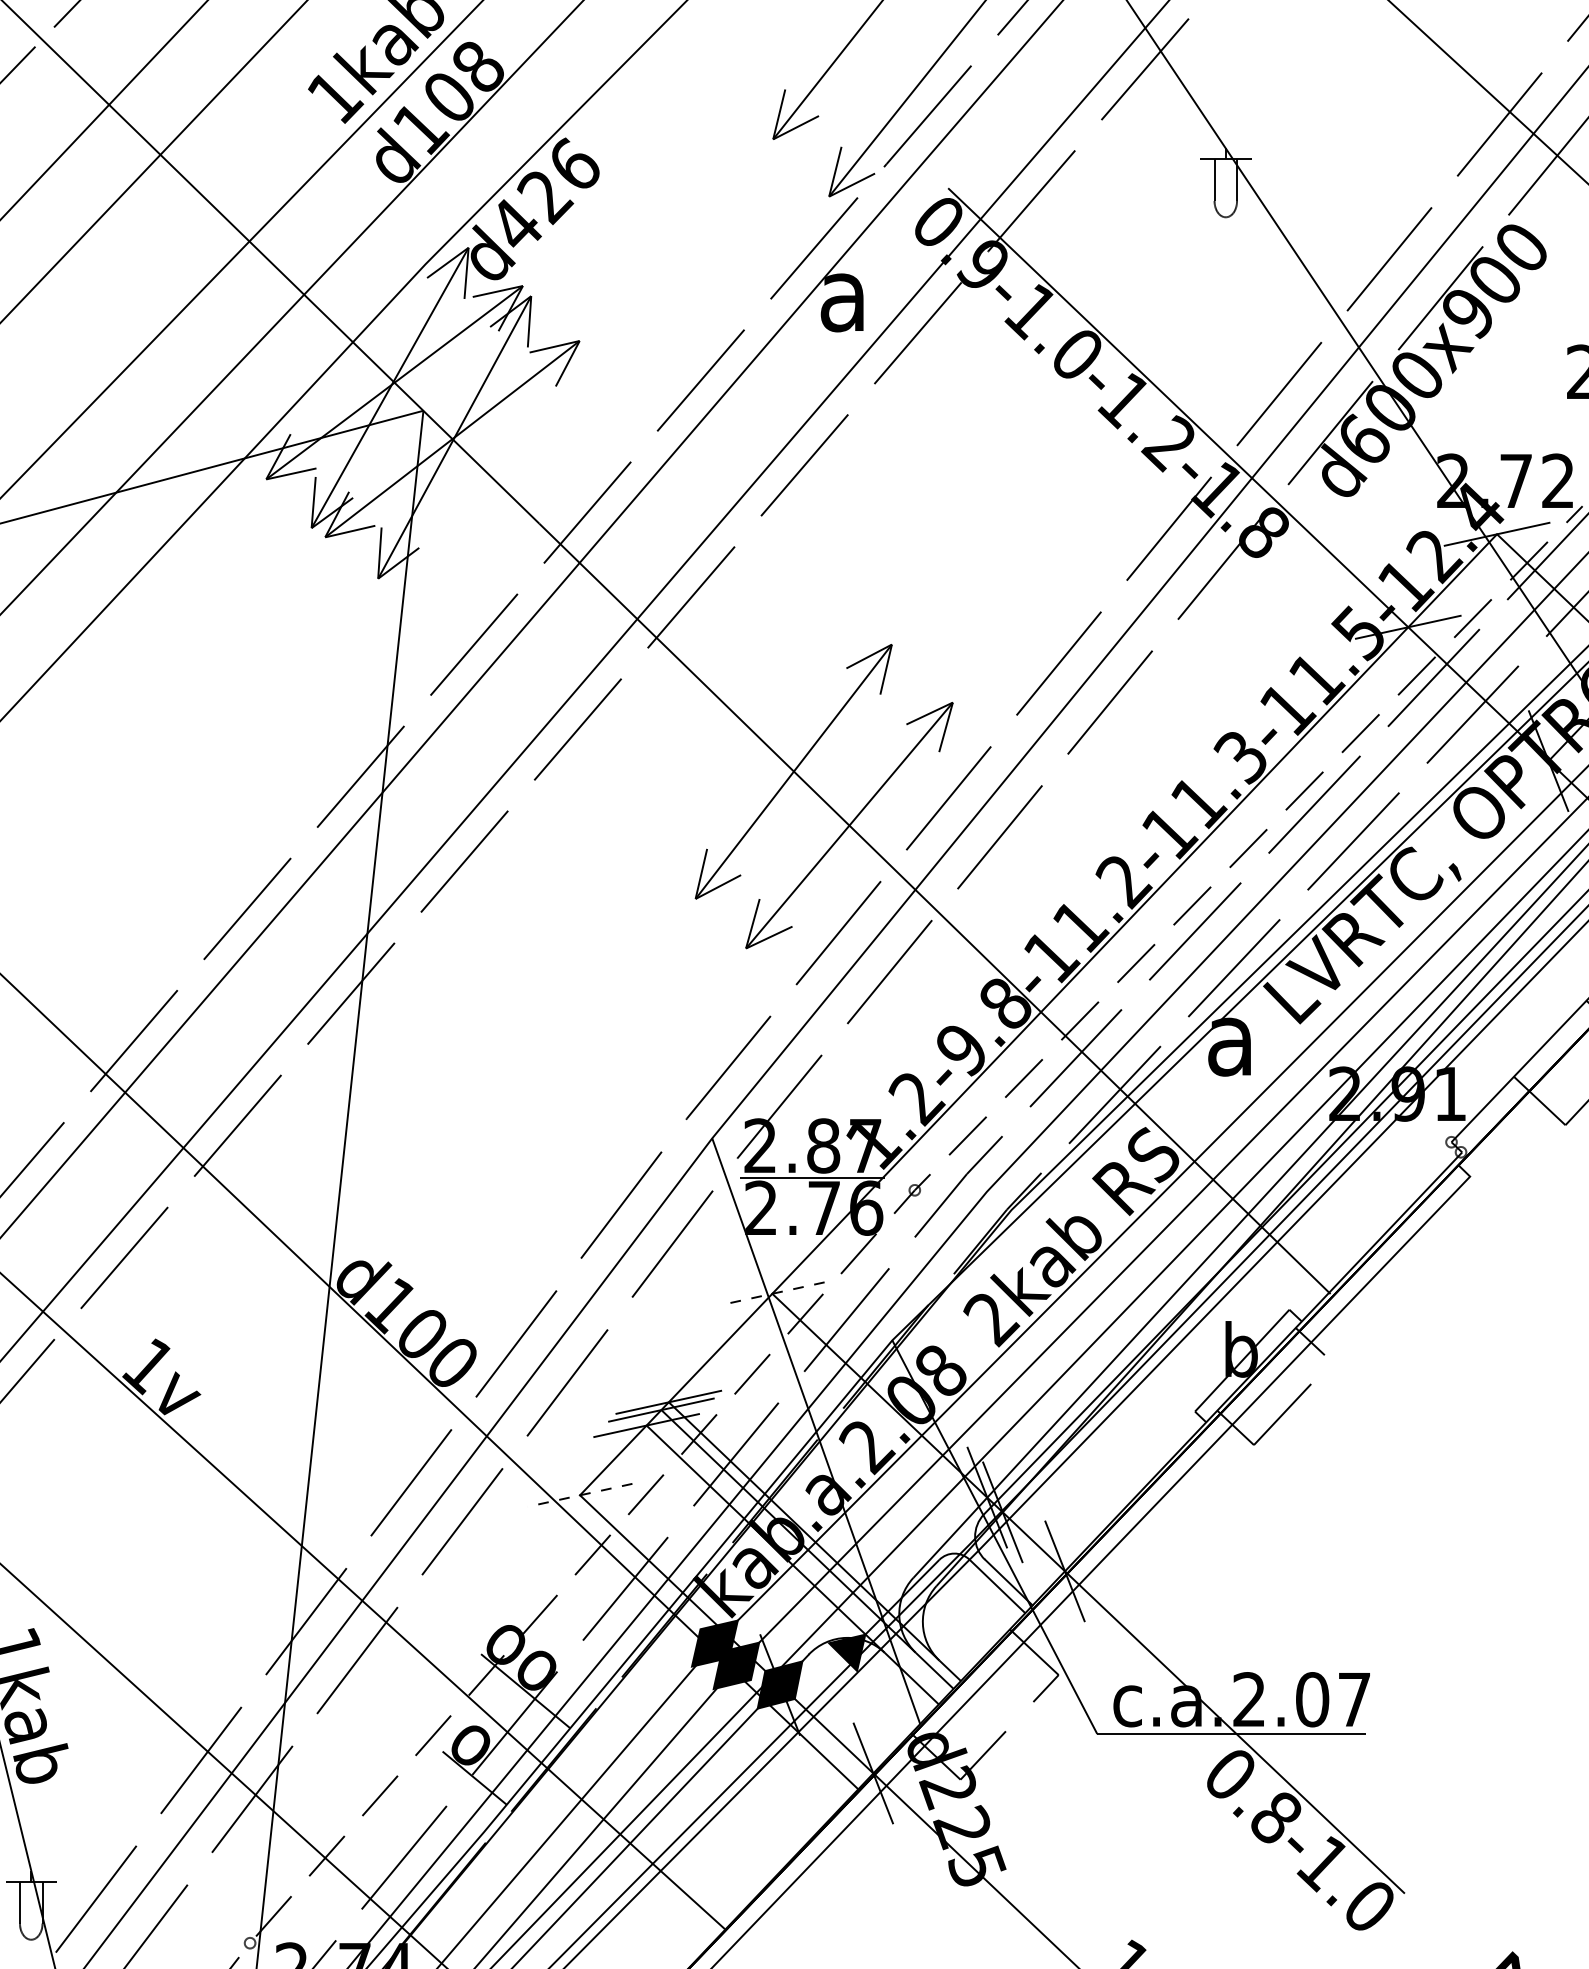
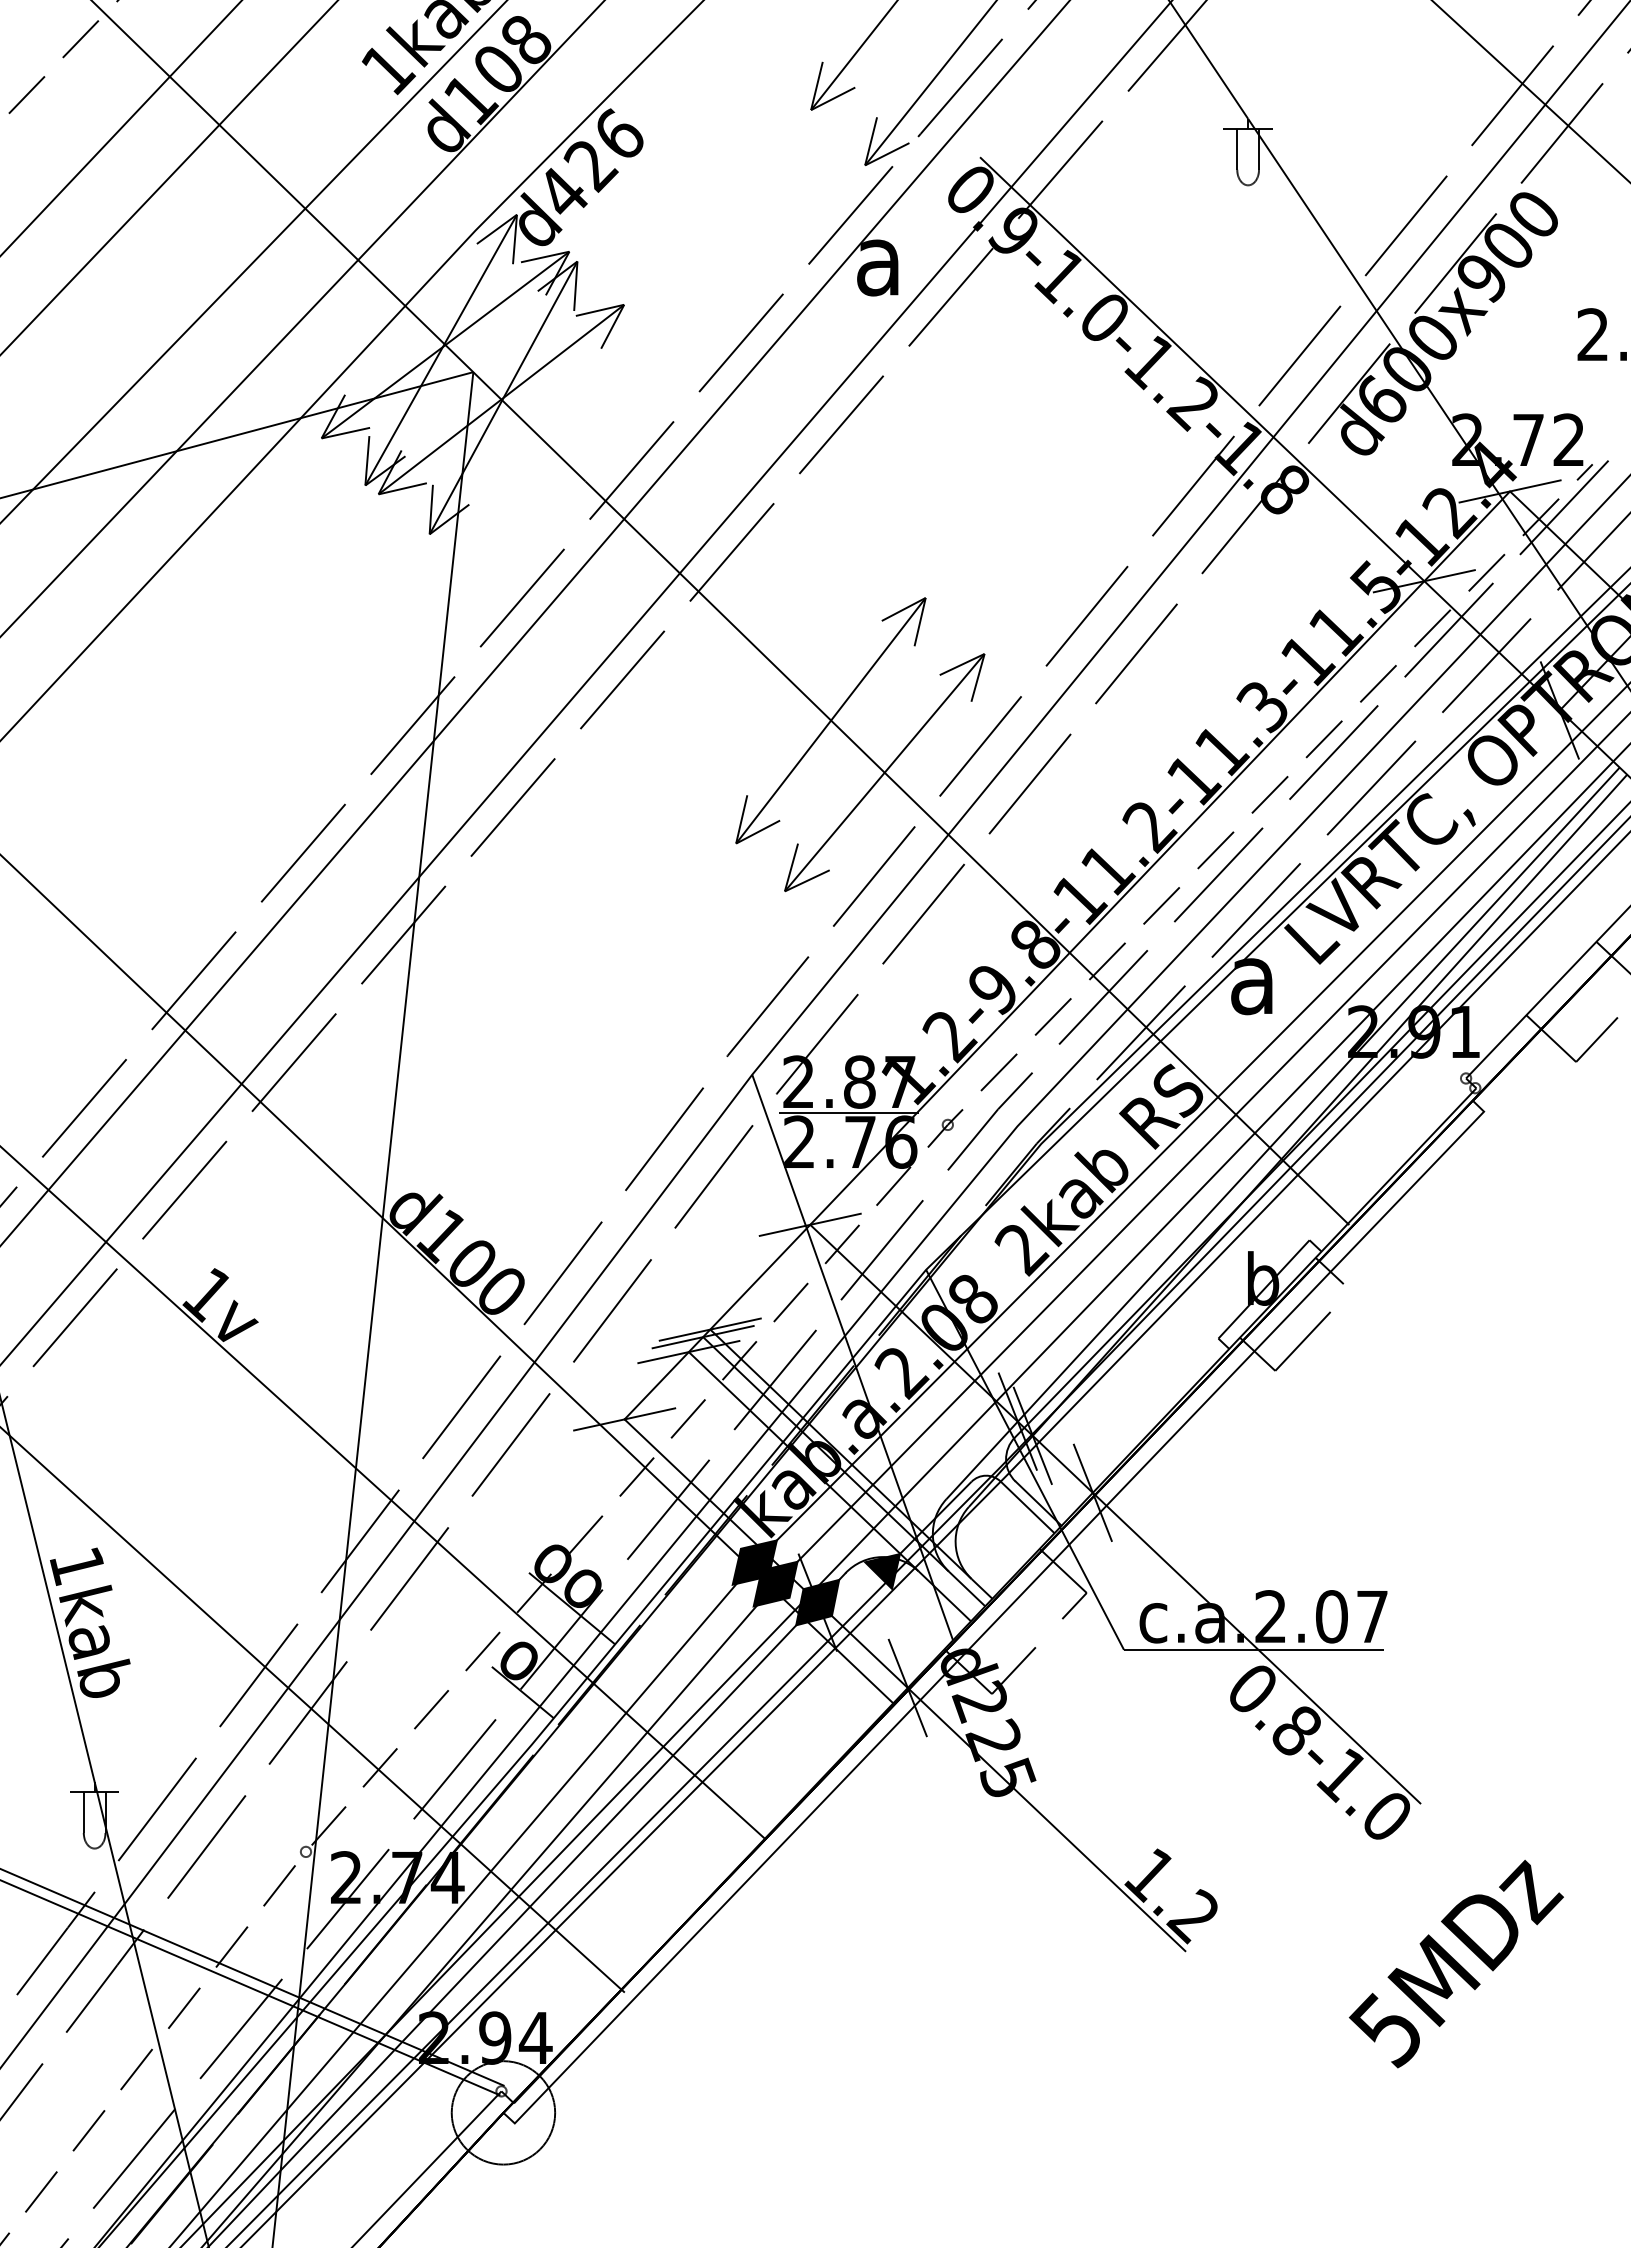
line: (772, 1293) -> (810, 1224), dashed -> solid
line: (579, 1495) -> (624, 1419), dashed -> solid

